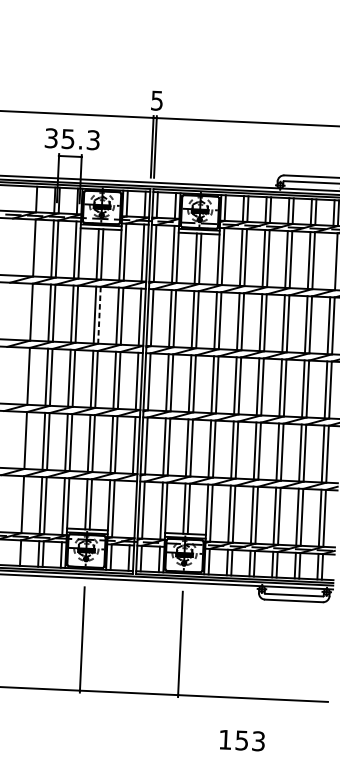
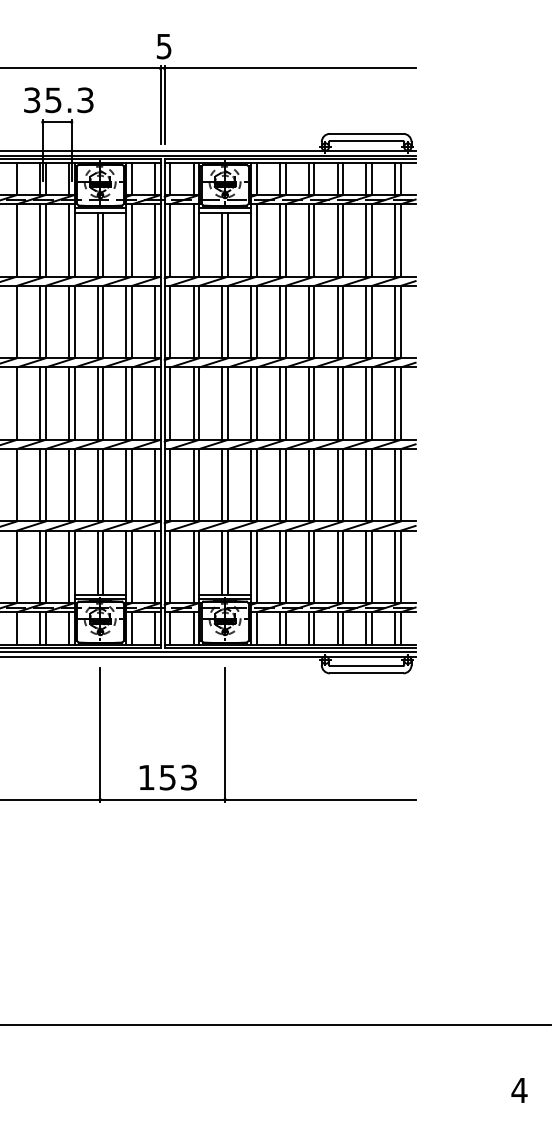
line: (332, 261) -> (395, 240), added
line: (99, 315) -> (103, 322), dashed -> solid
line: (130, 509) -> (154, 566), added
text: (241, 740) -> (167, 777), moved

